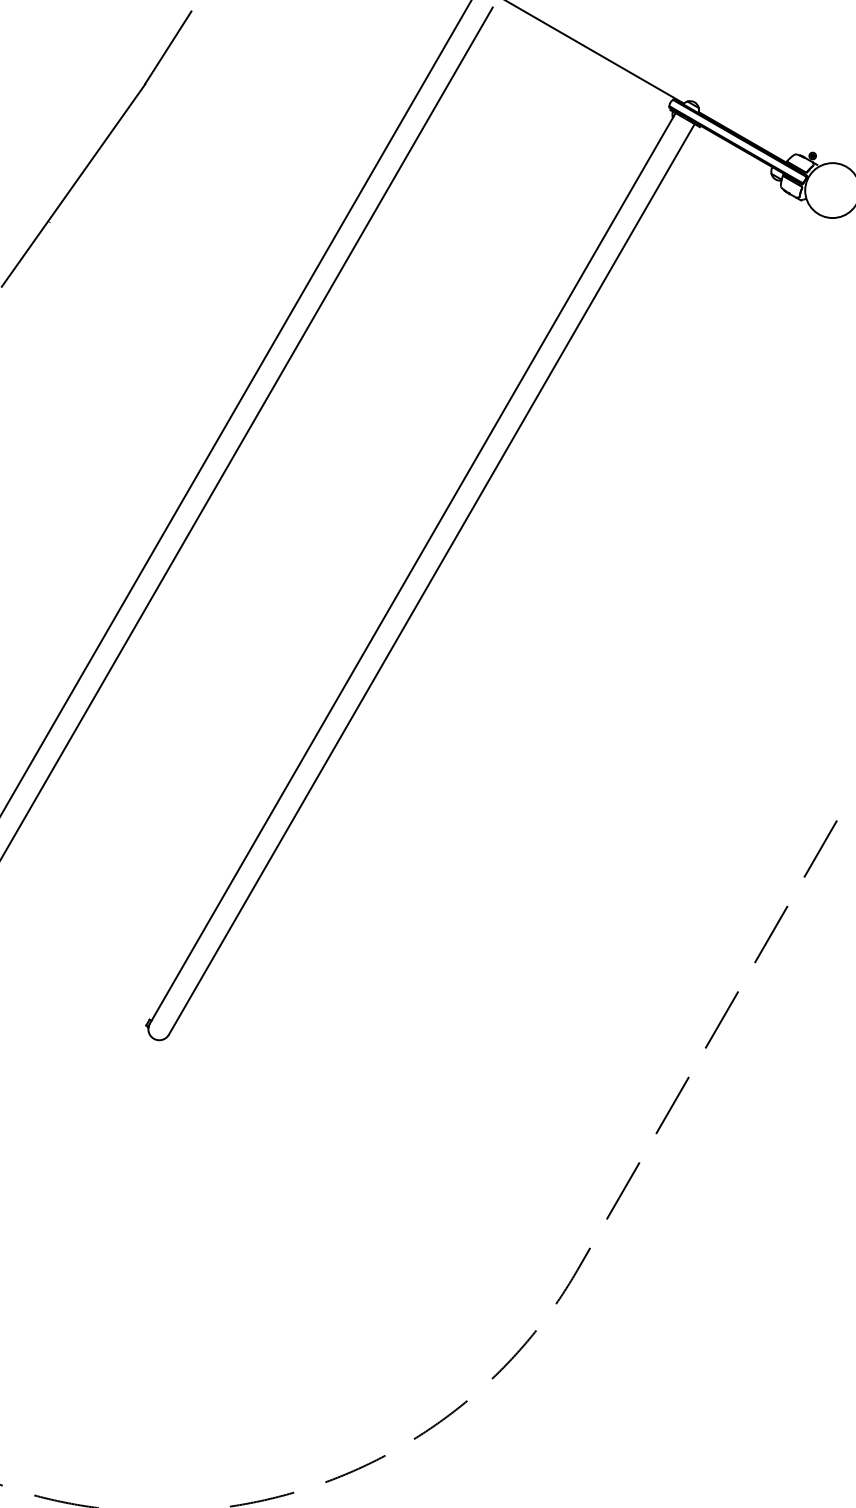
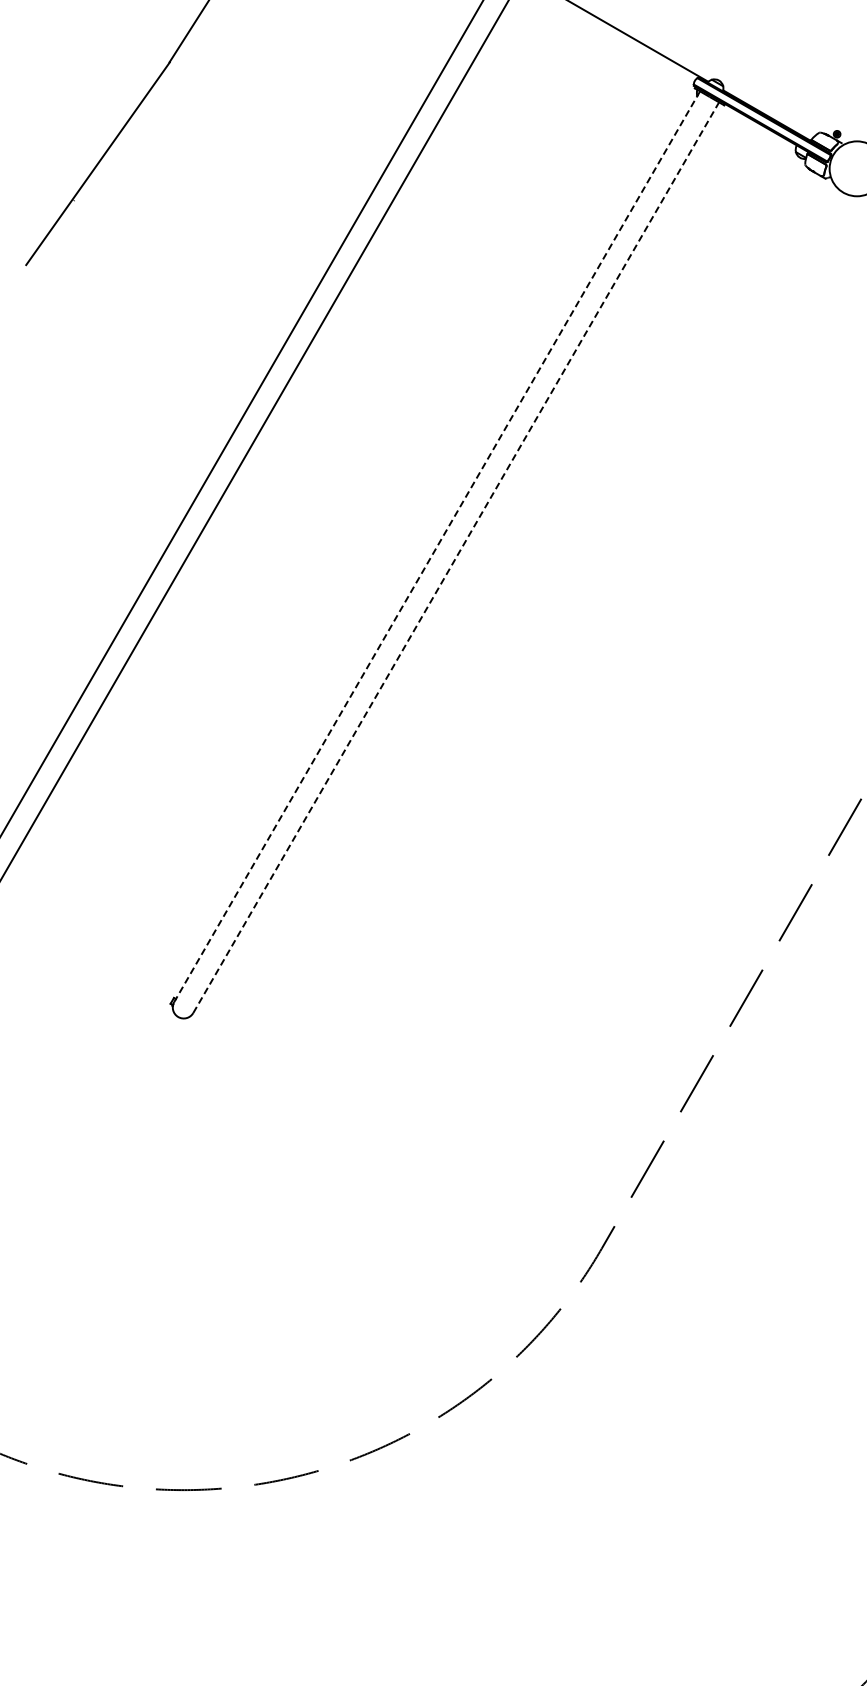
line: (413, 568) -> (437, 546), solid -> dashed
line: (432, 579) -> (456, 557), solid -> dashed

